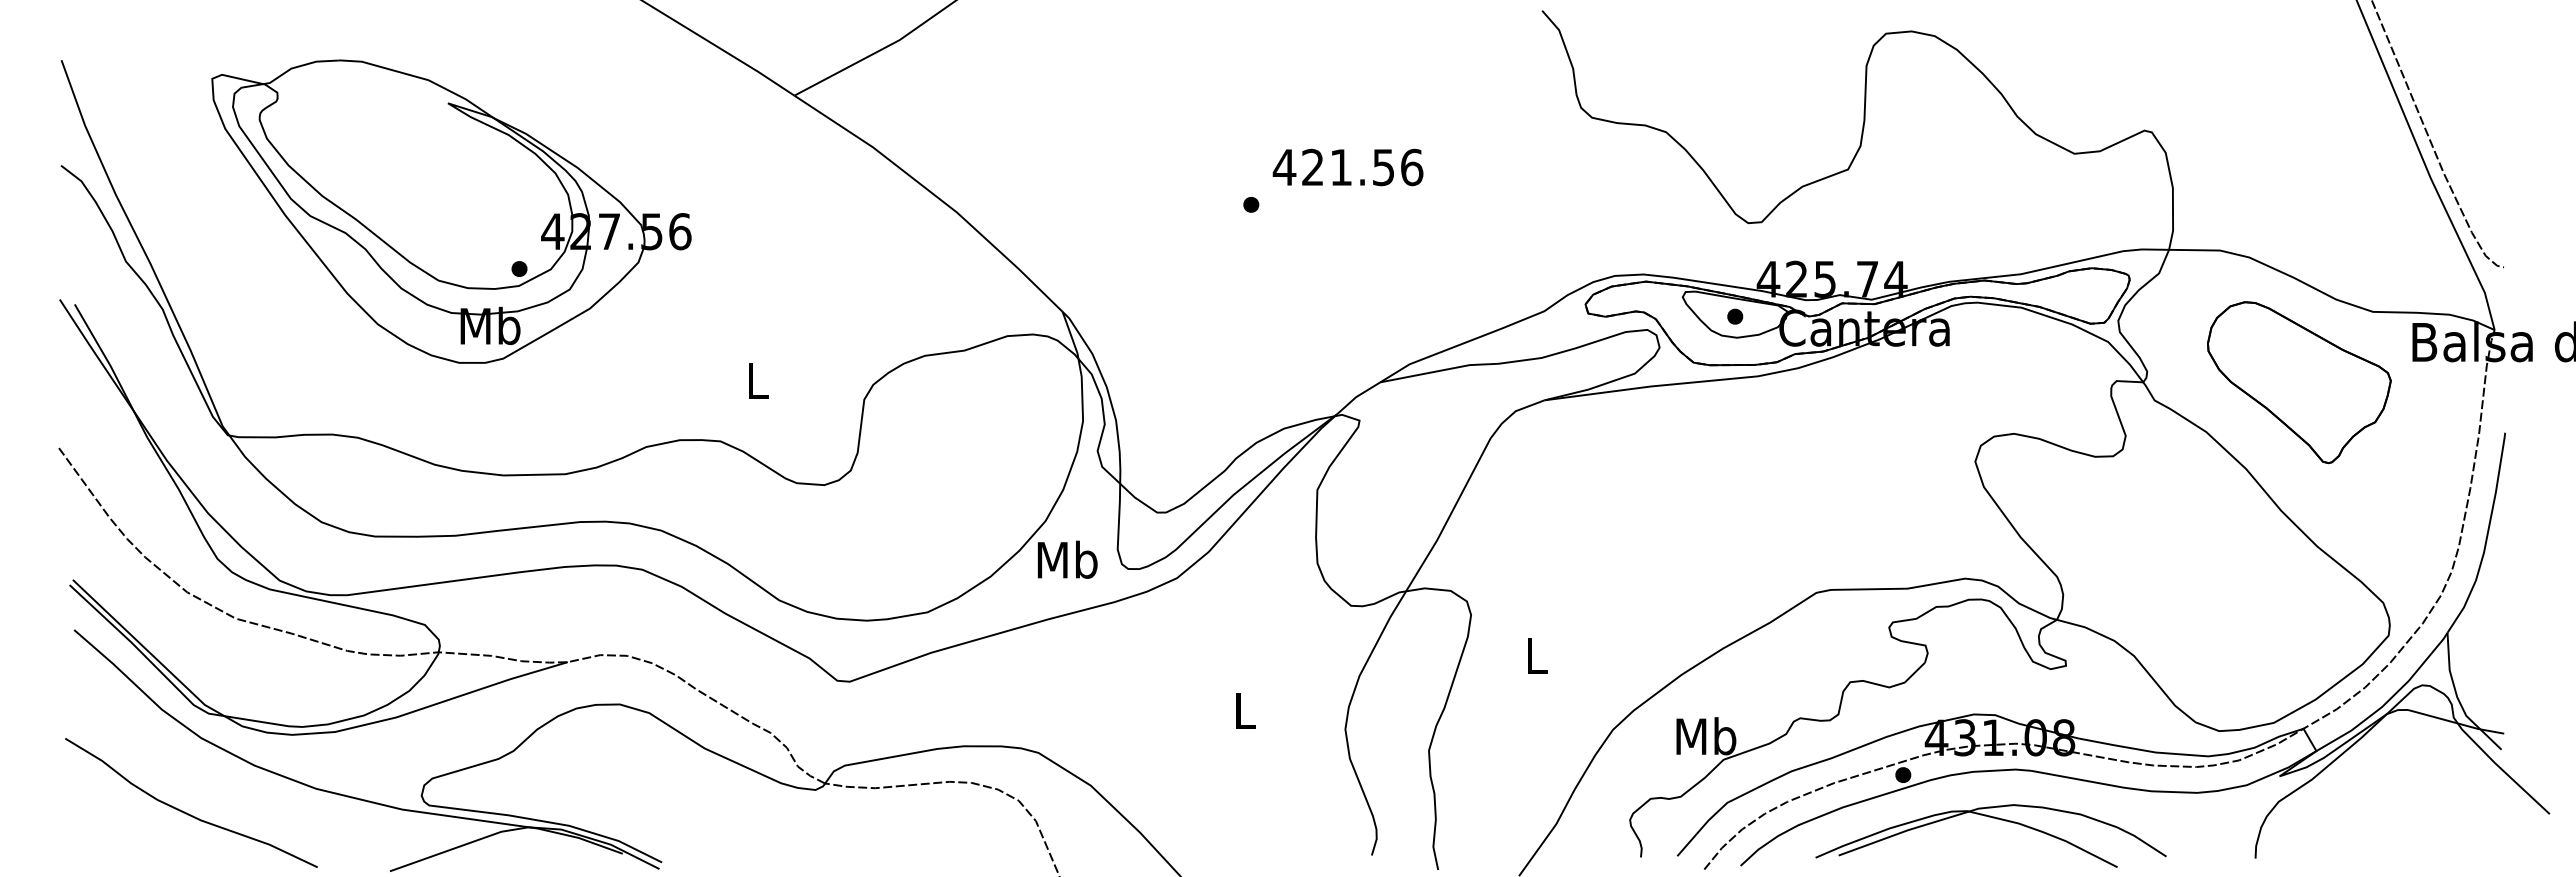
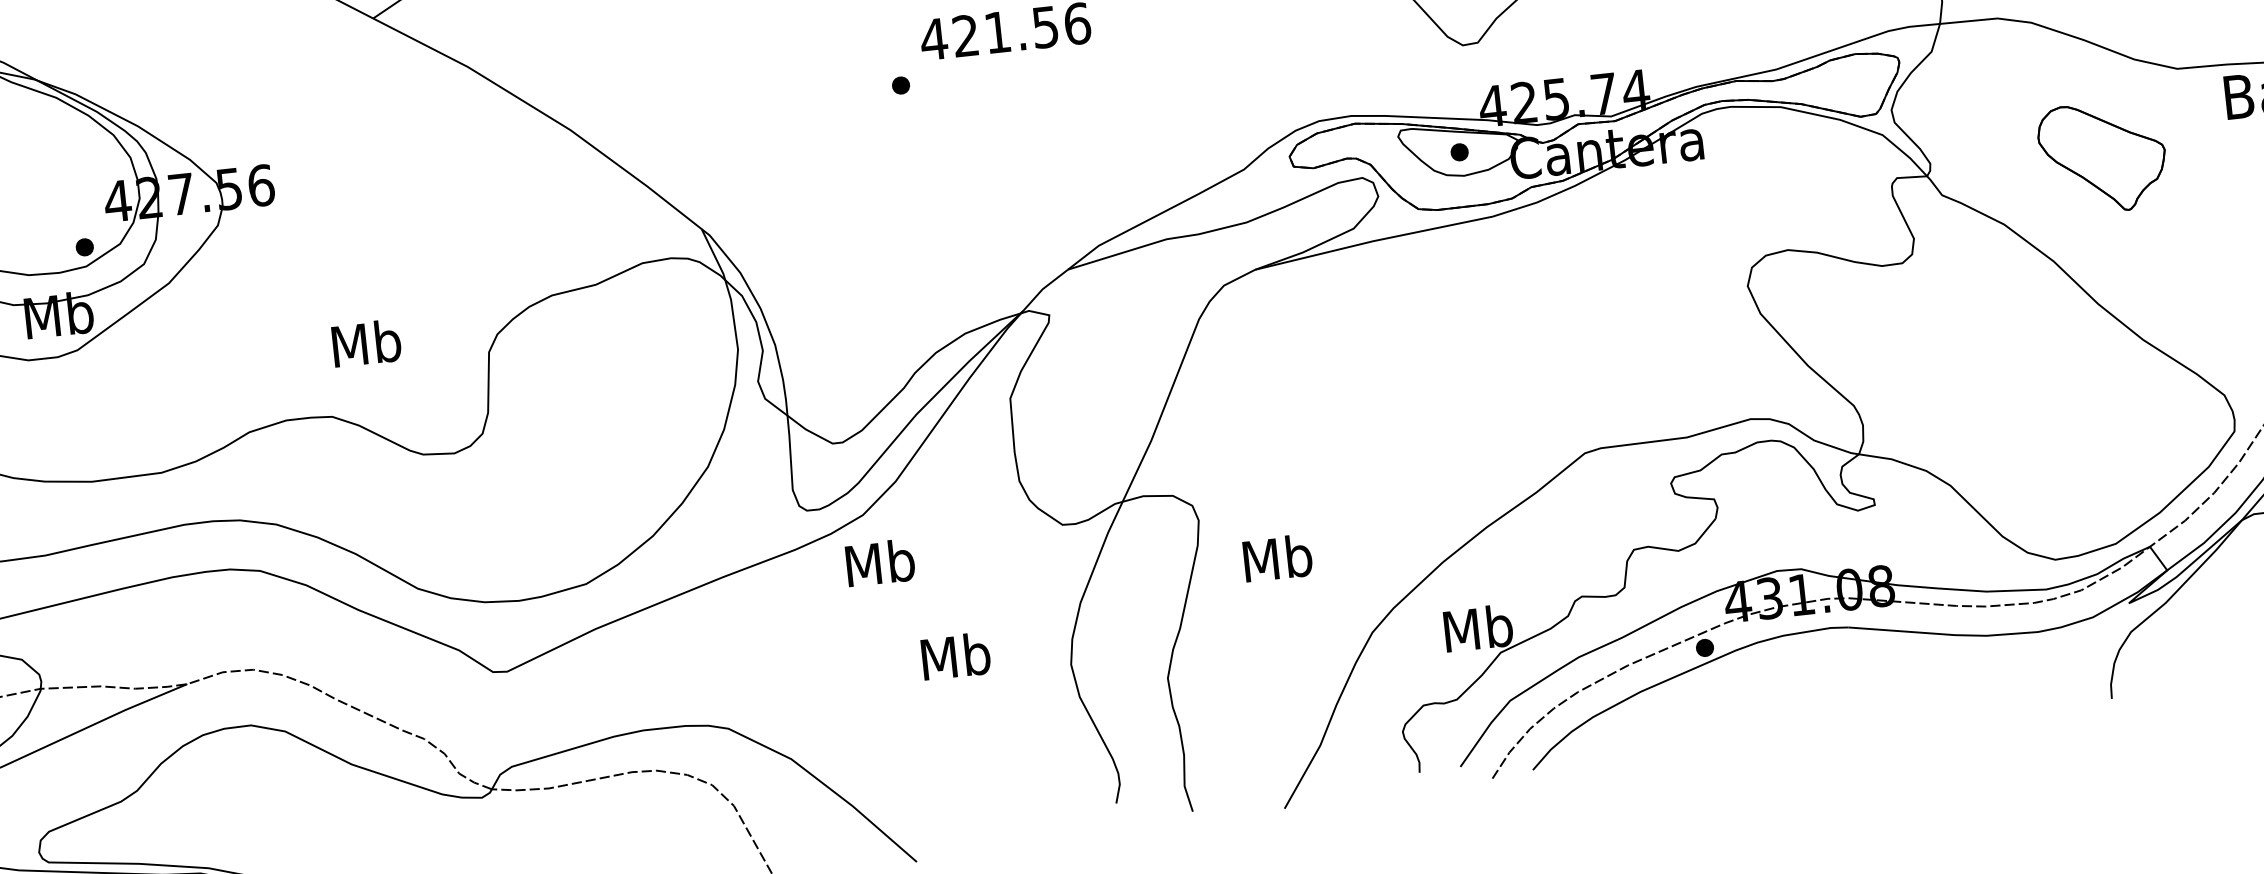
text: (757, 380) -> (366, 343), L -> Mb
part: (2299, 382) -> (2103, 157), size x0.6
text: (1067, 559) -> (880, 562), moved
text: (1536, 655) -> (1277, 558), L -> Mb
text: (1245, 711) -> (956, 656), L -> Mb
part: (1996, 819) -> (1815, 686), removed

